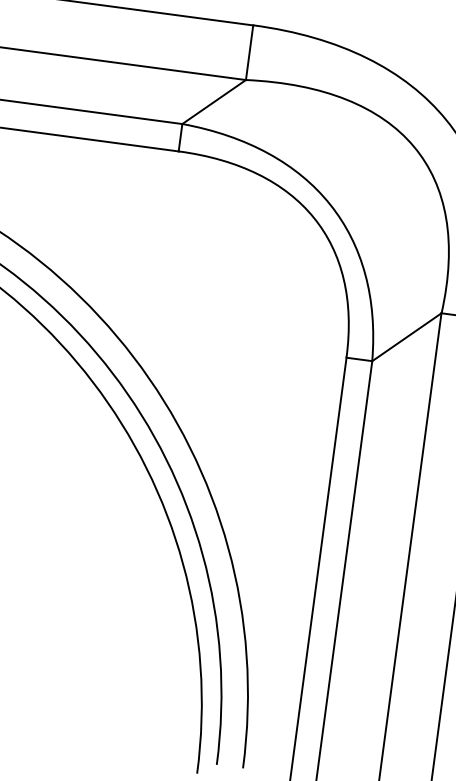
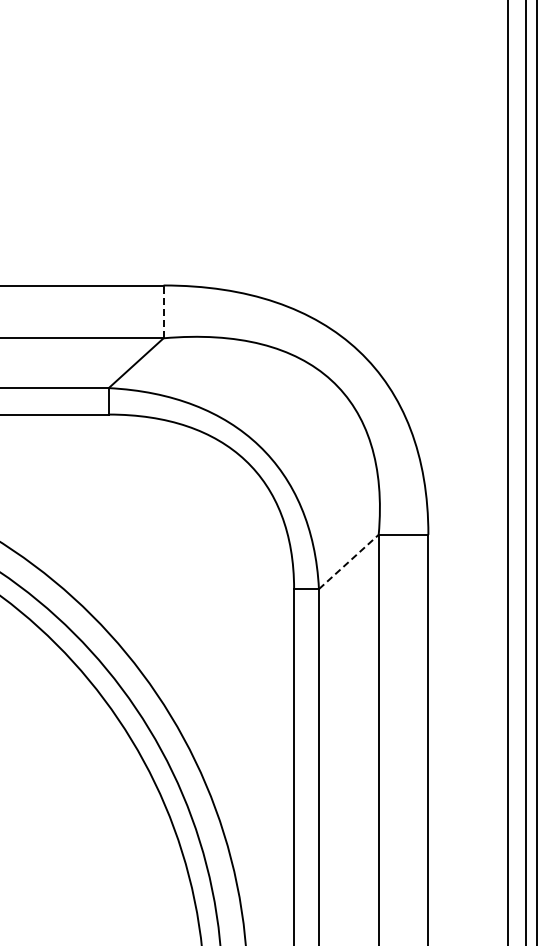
line: (249, 52) -> (163, 311), solid -> dashed
line: (407, 336) -> (349, 561), solid -> dashed

